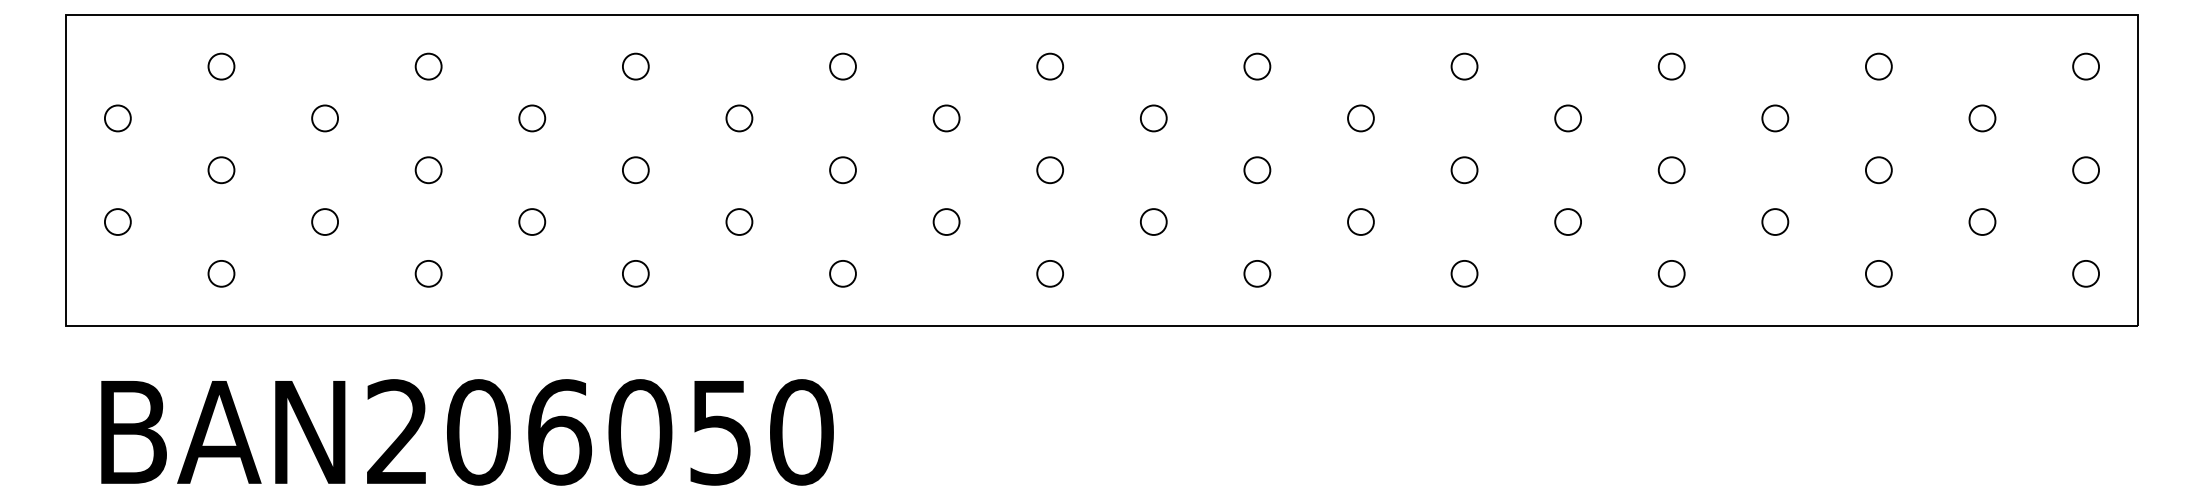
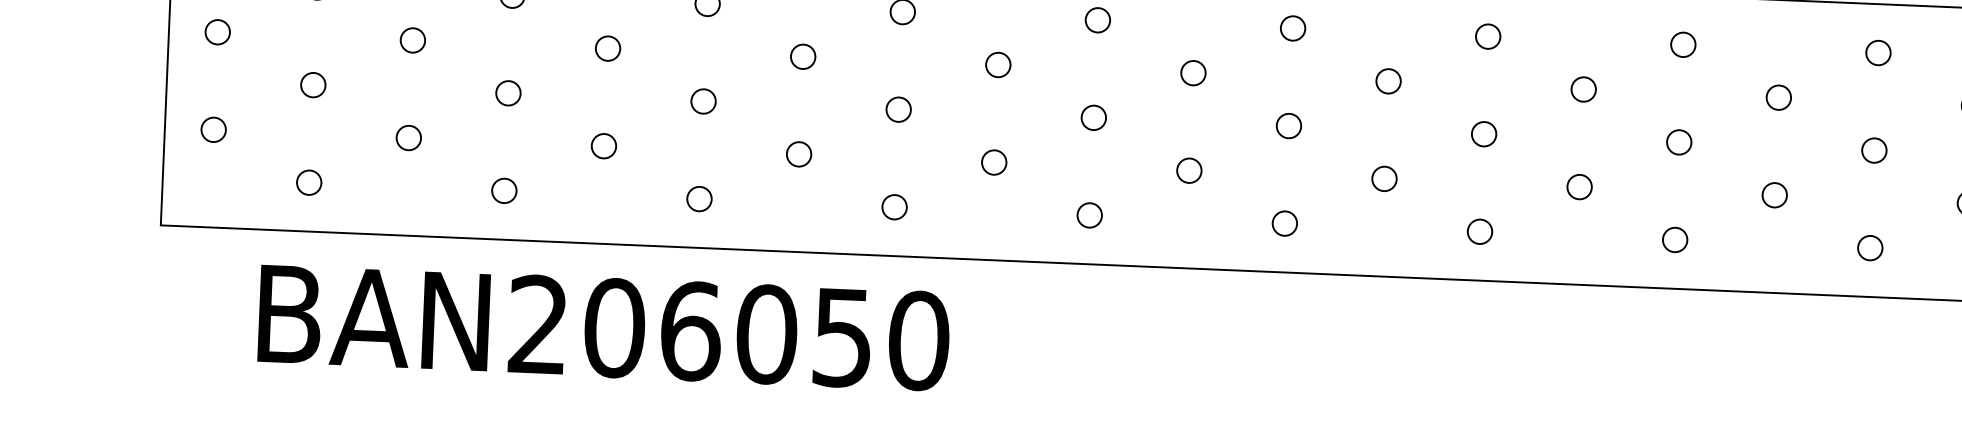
text: (467, 432) -> (604, 327), moved

